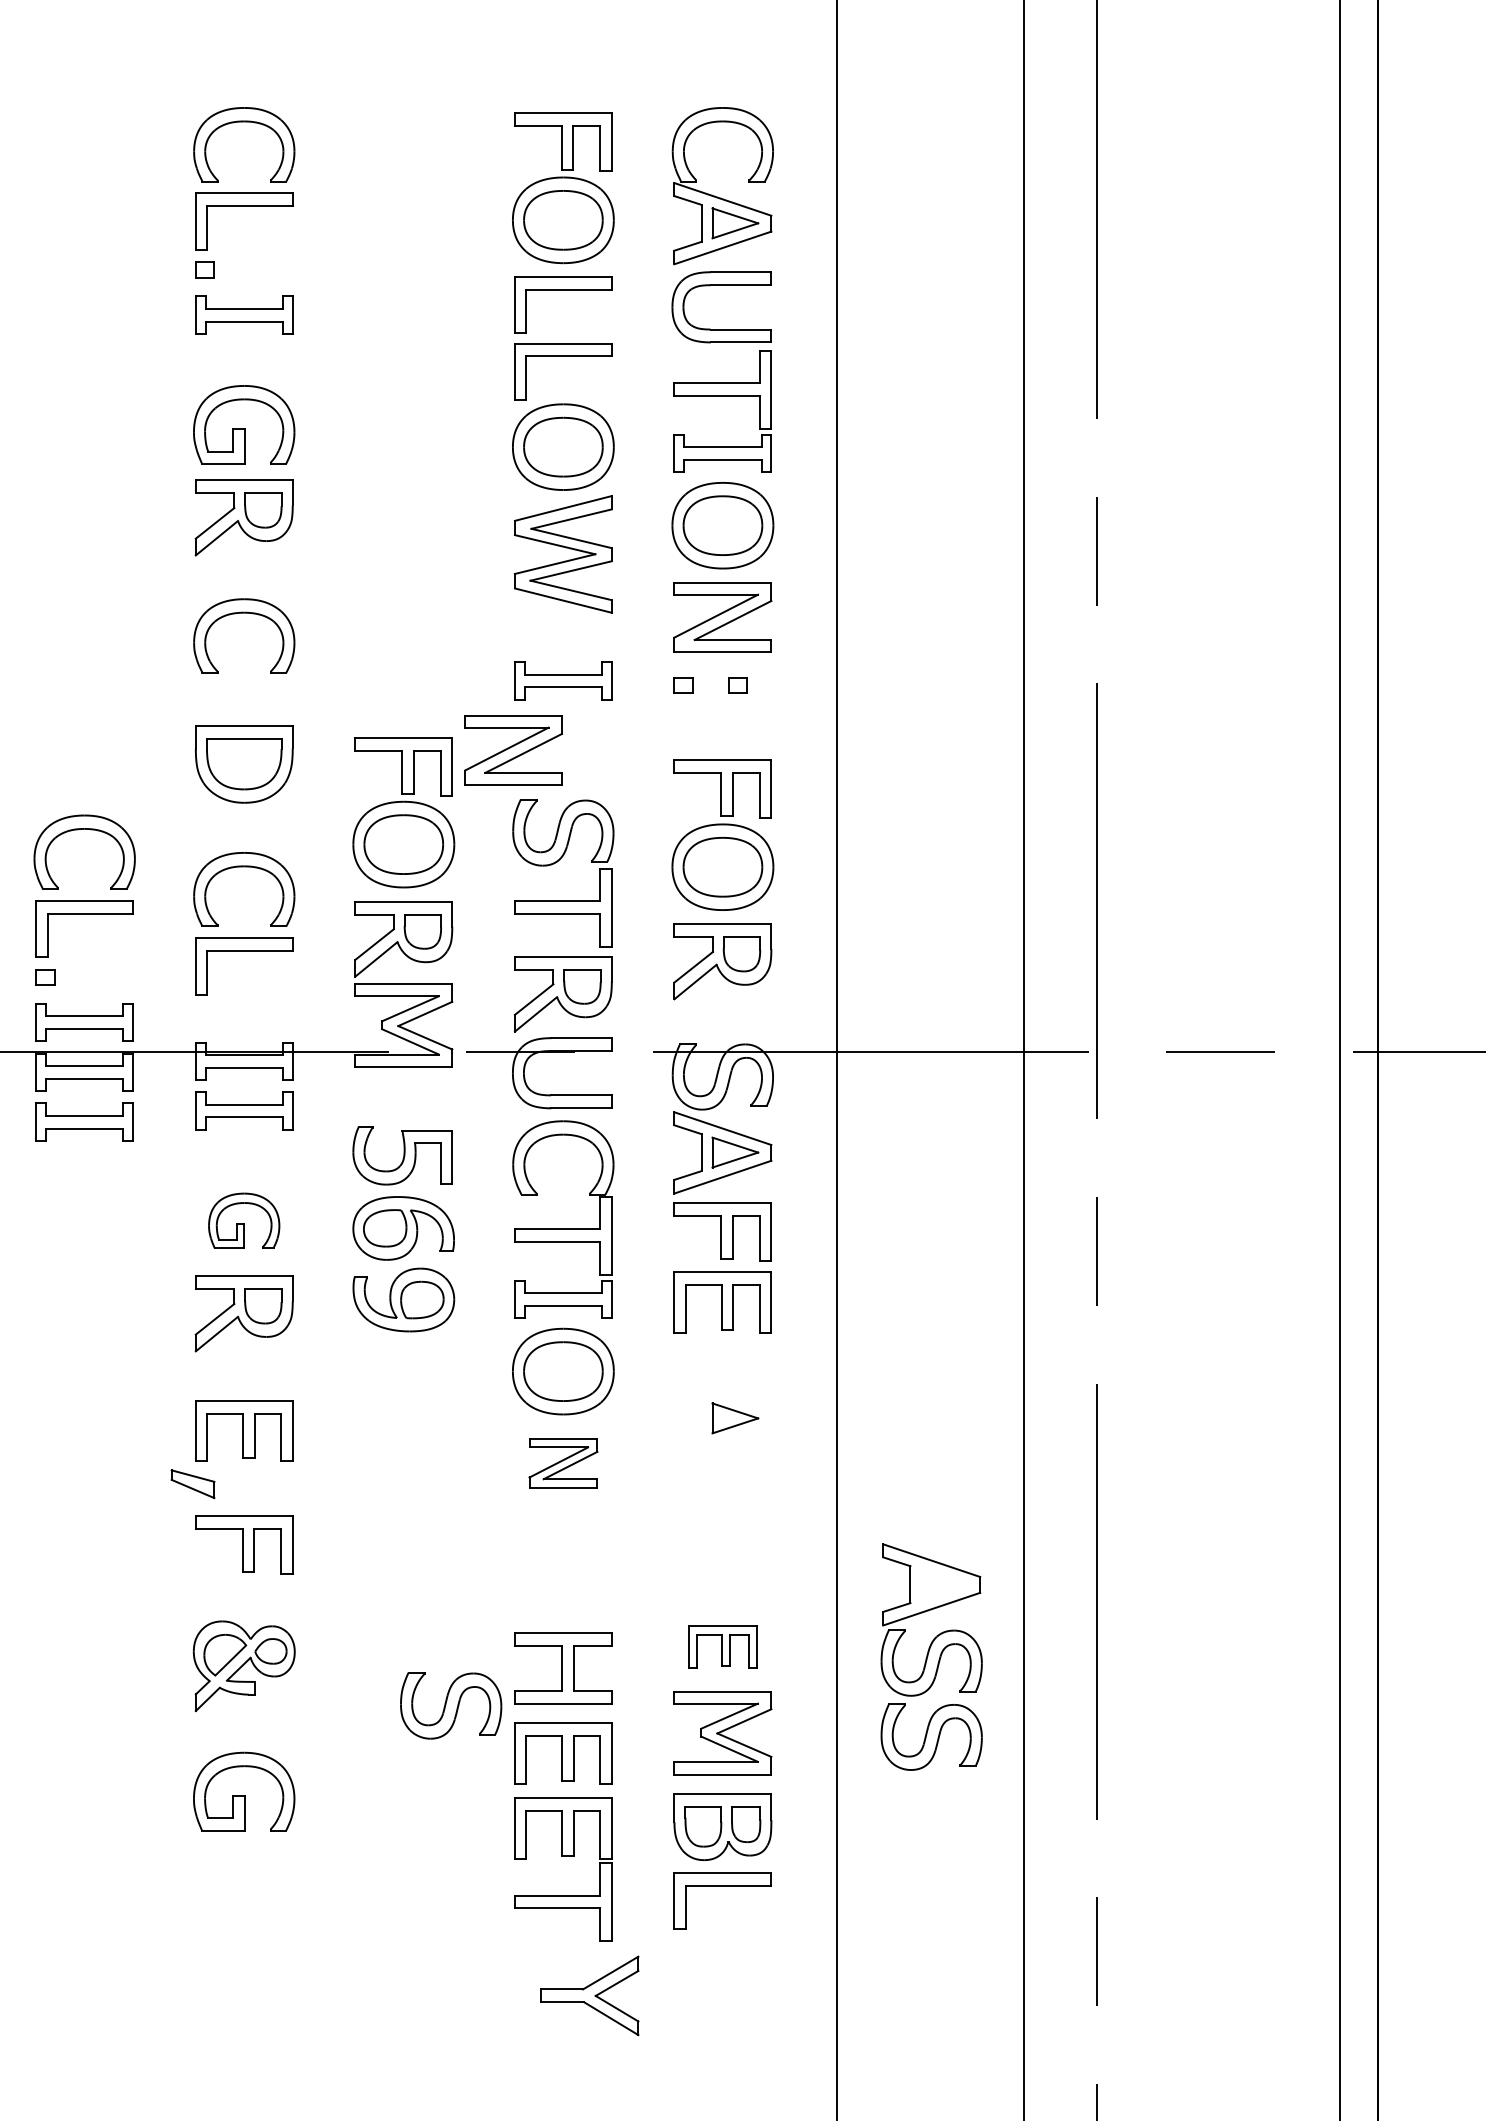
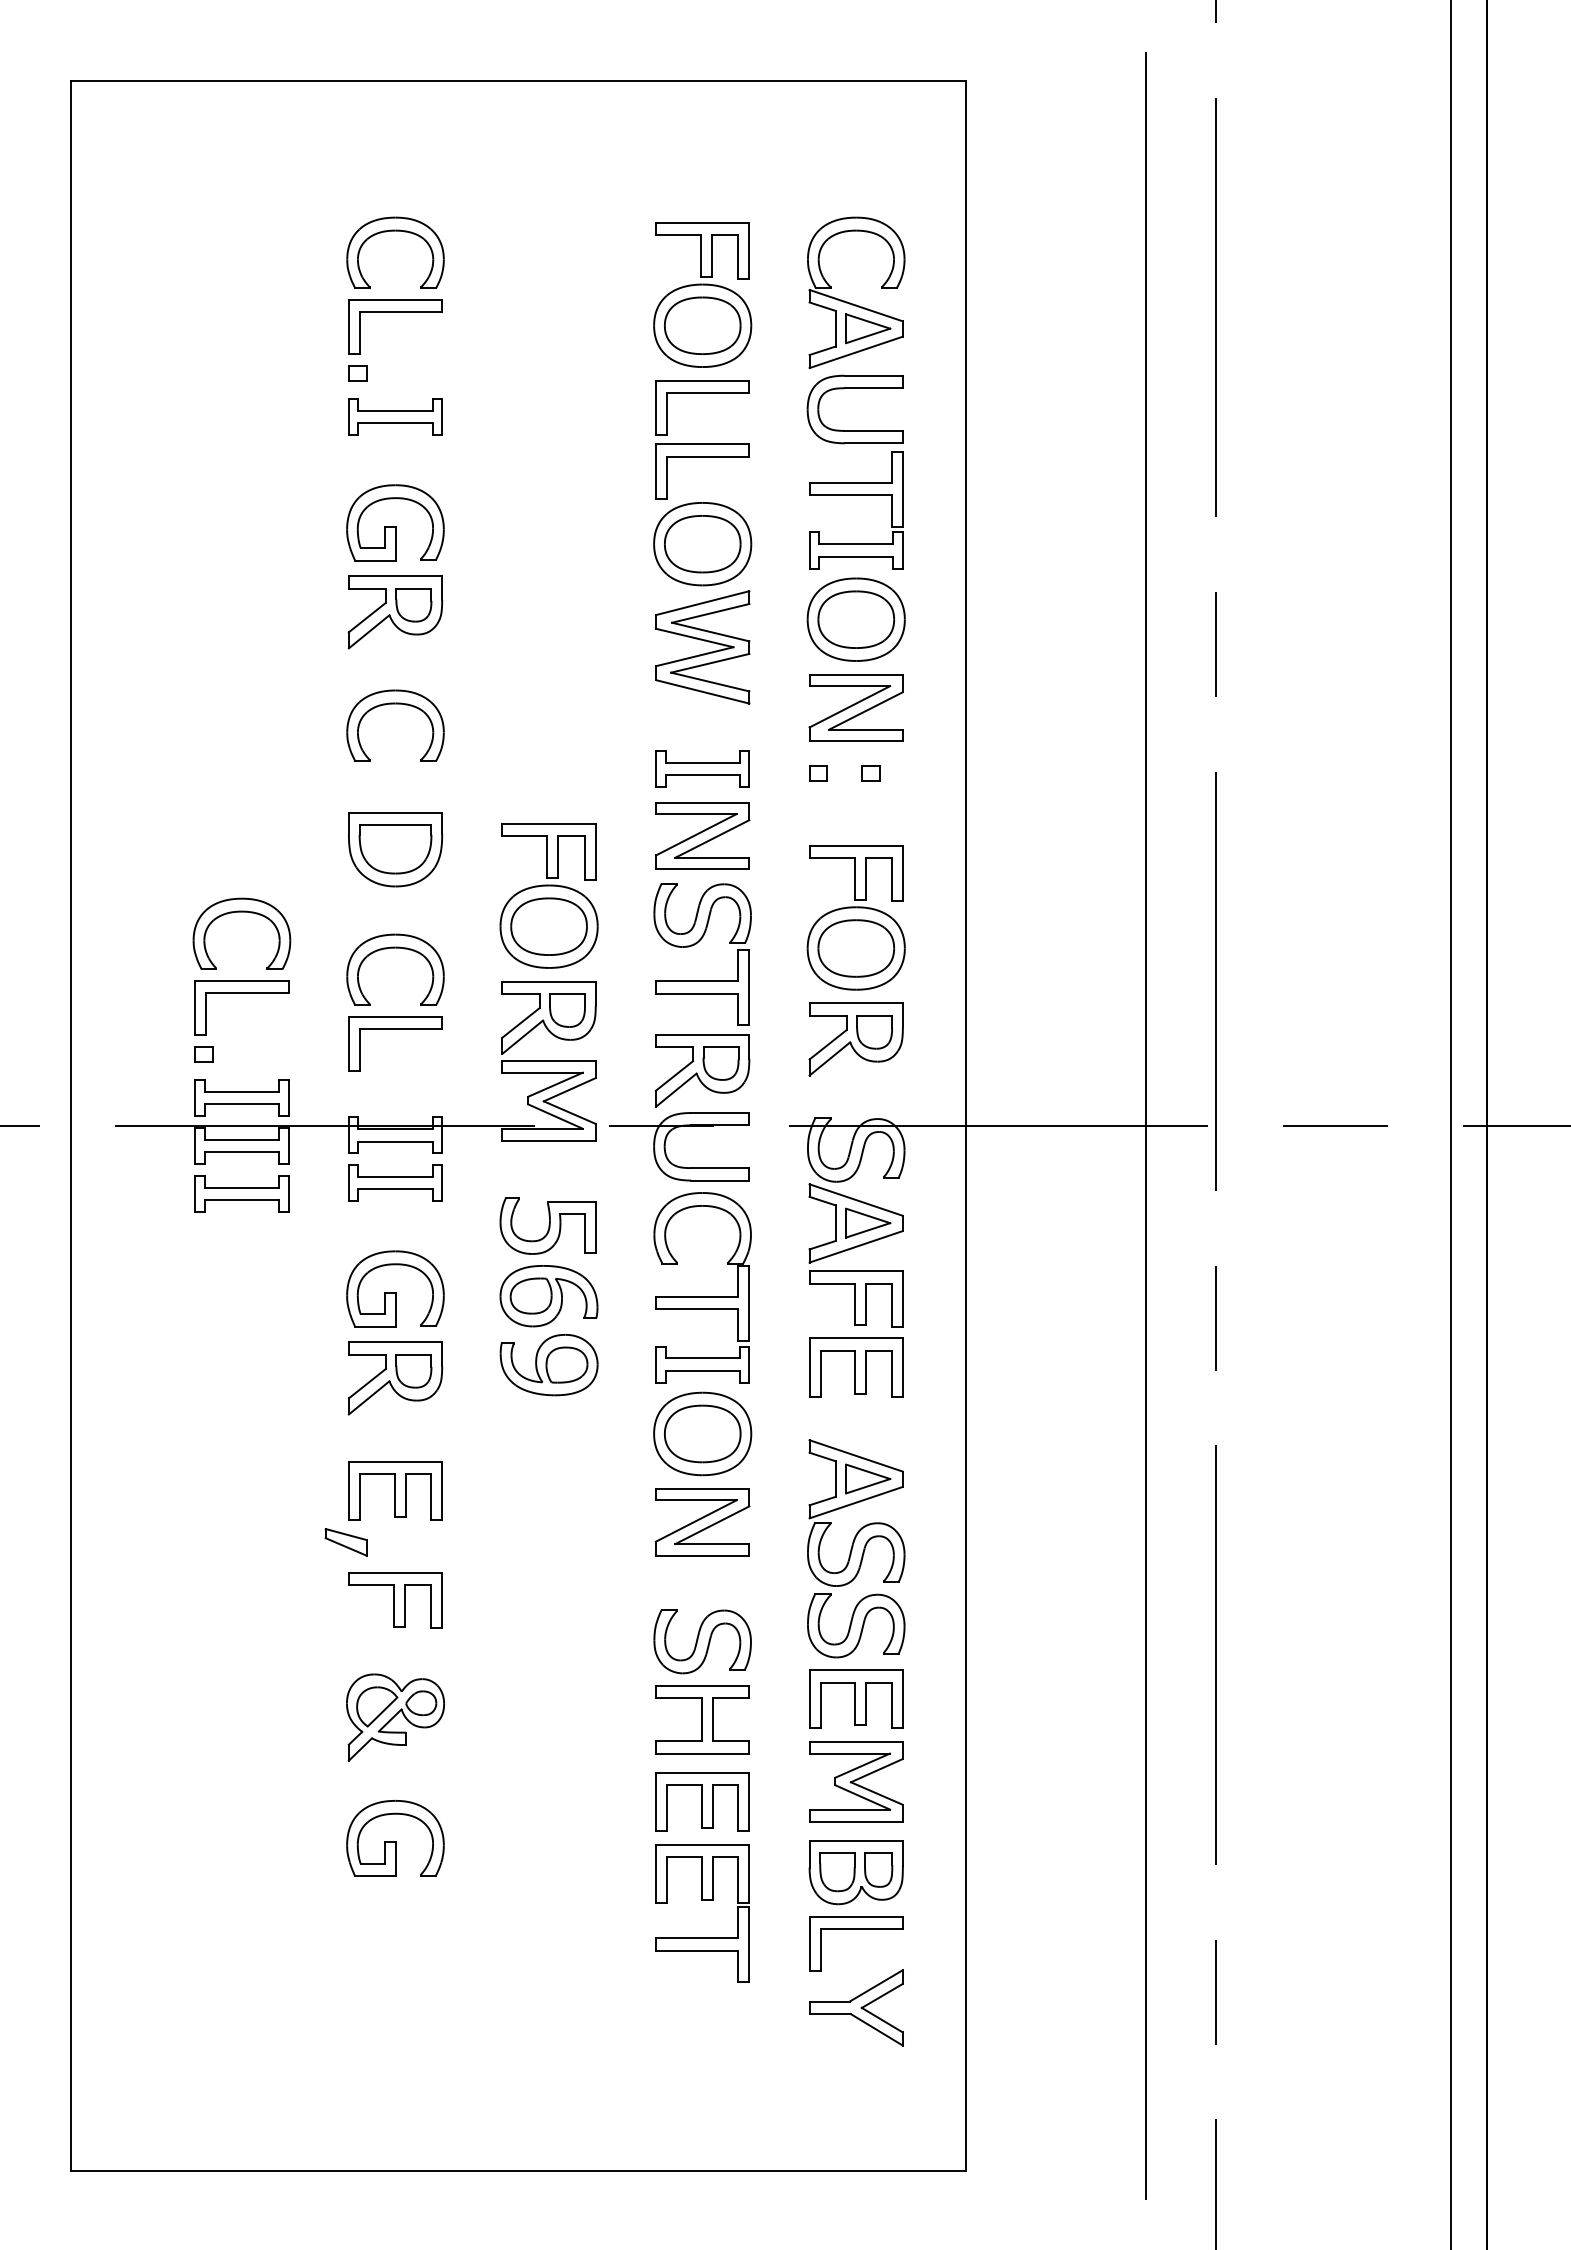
part: (513, 749) -> (702, 835), moved
part: (244, 1220) -> (395, 1288), size x1.43
part: (563, 1463) -> (702, 1522), size x1.43
part: (723, 1646) -> (856, 1698), size x1.43
part: (931, 1656) -> (856, 1548), moved
part: (450, 1705) -> (702, 1641), moved
part: (590, 1995) -> (856, 2007), moved

